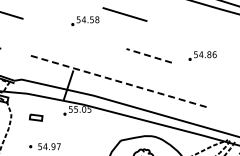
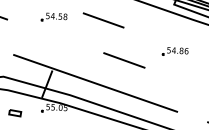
part: (85, 21) -> (54, 17), moved
line: (149, 55) -> (124, 60), dashed -> solid
part: (202, 55) -> (175, 51), moved
line: (119, 81) -> (95, 83), dashed -> solid

